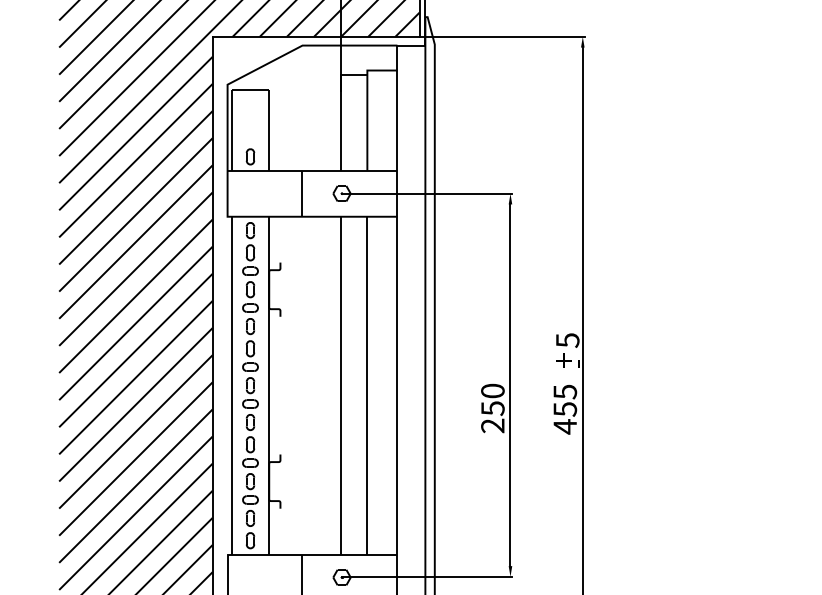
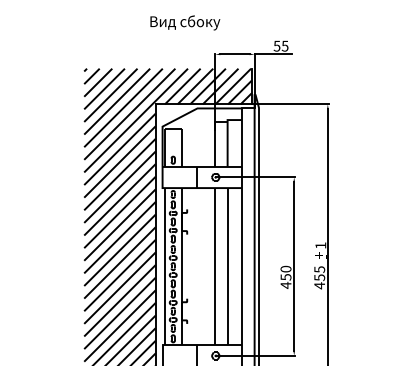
text: (566, 340) -> (320, 245), 5 -> 1
text: (491, 423) -> (285, 284), 250 -> 450

